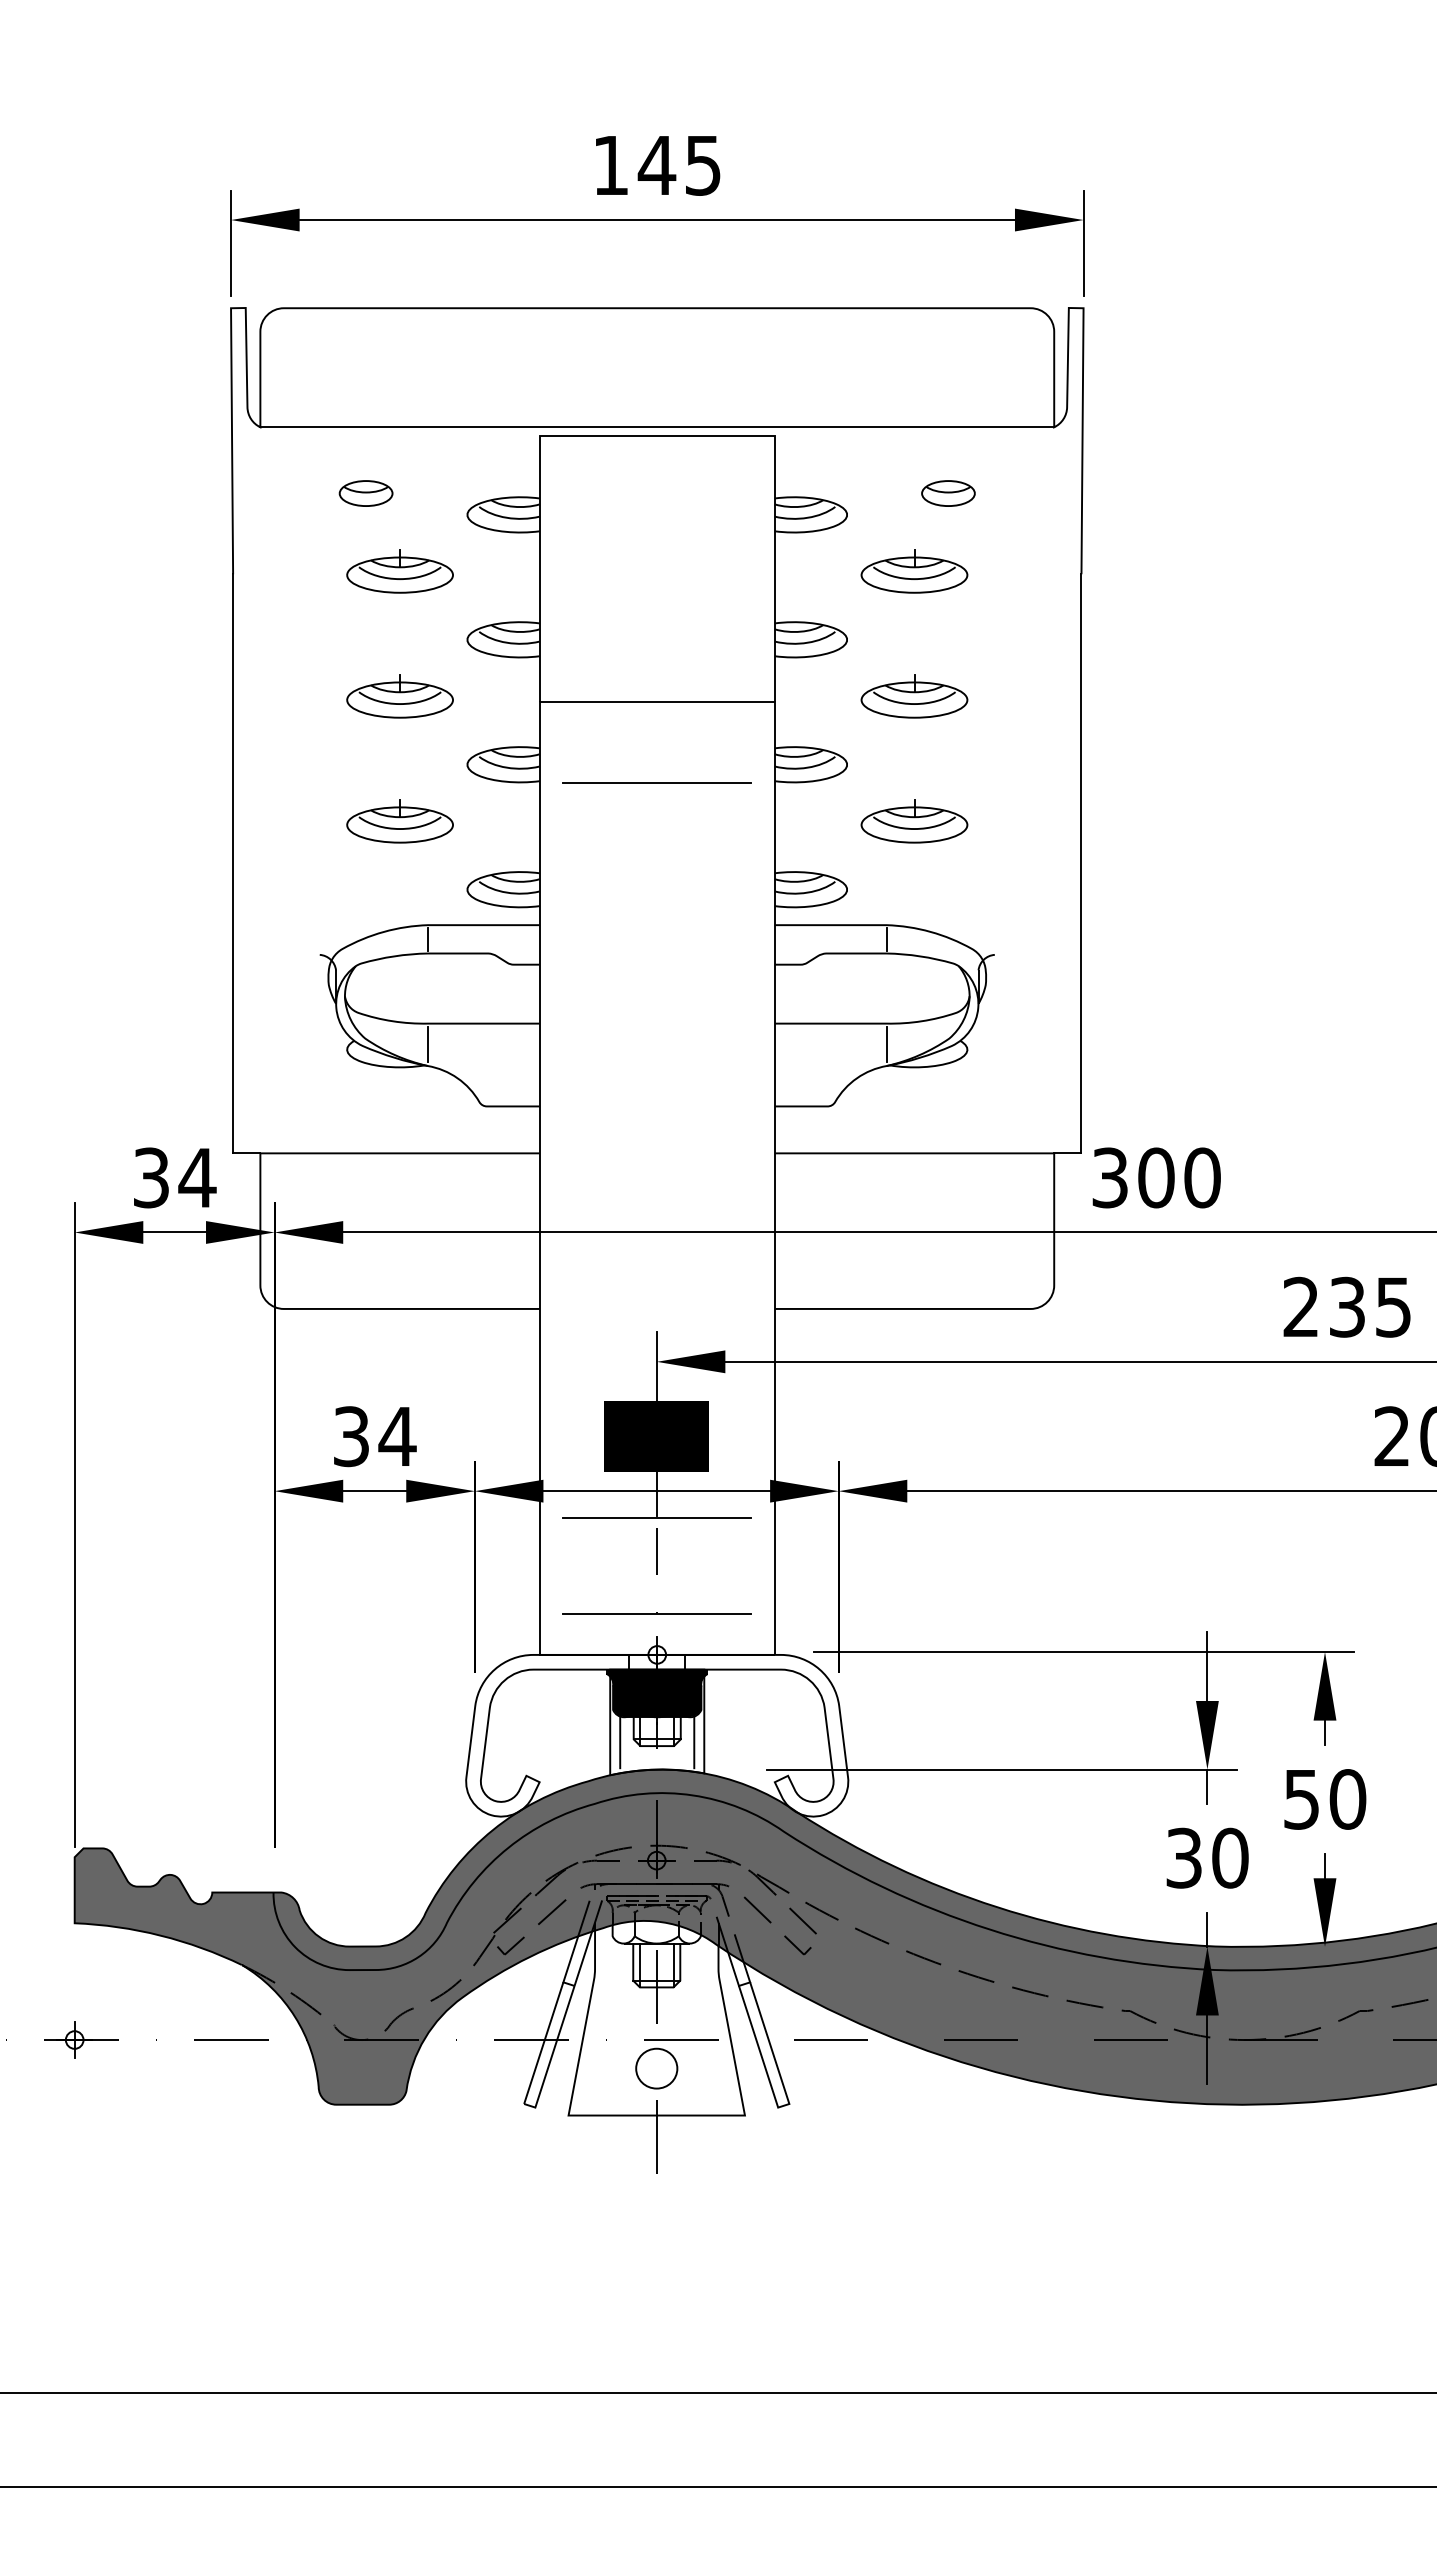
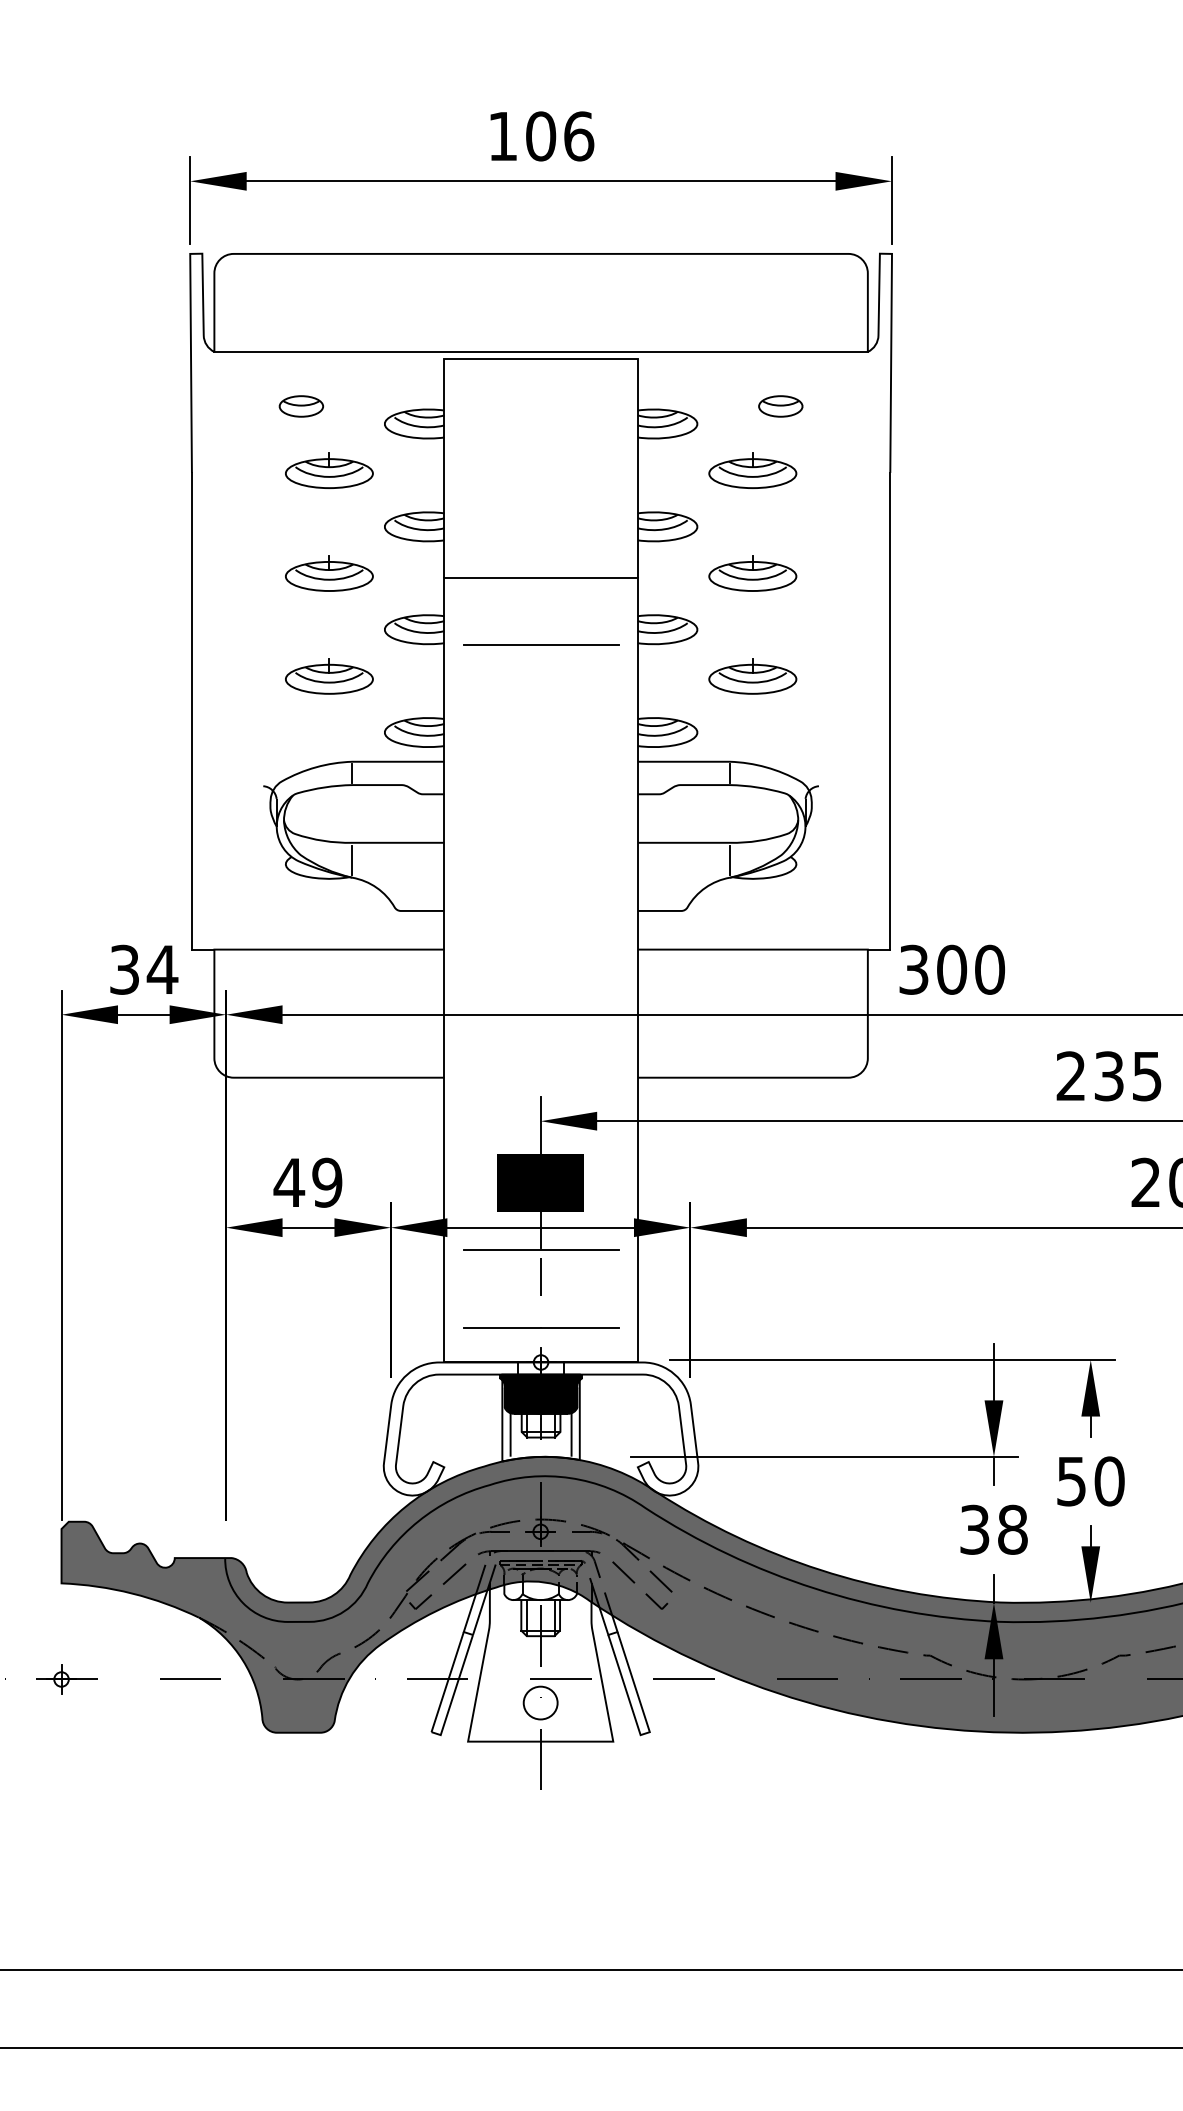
text: (679, 165) -> (559, 136), 145 -> 106
text: (374, 1436) -> (308, 1182), 34 -> 49
text: (1229, 1857) -> (1012, 1529), 30 -> 38

